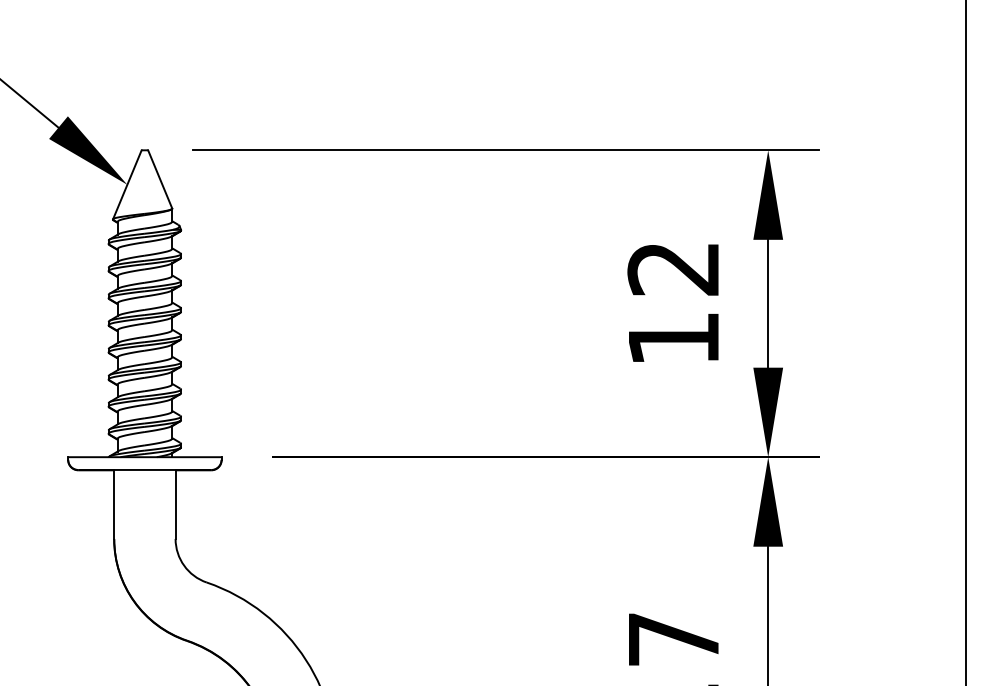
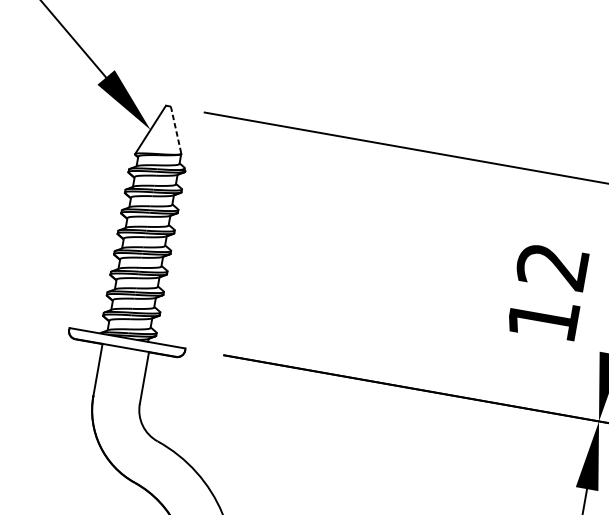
line: (160, 179) -> (176, 130), solid -> dashed

